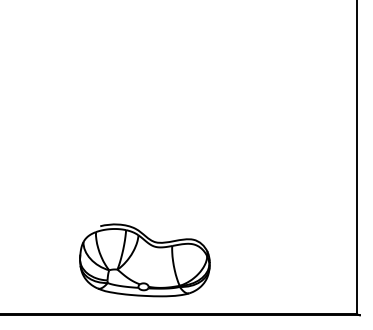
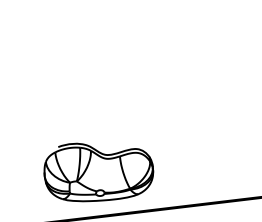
part: (144, 260) -> (98, 171), moved

